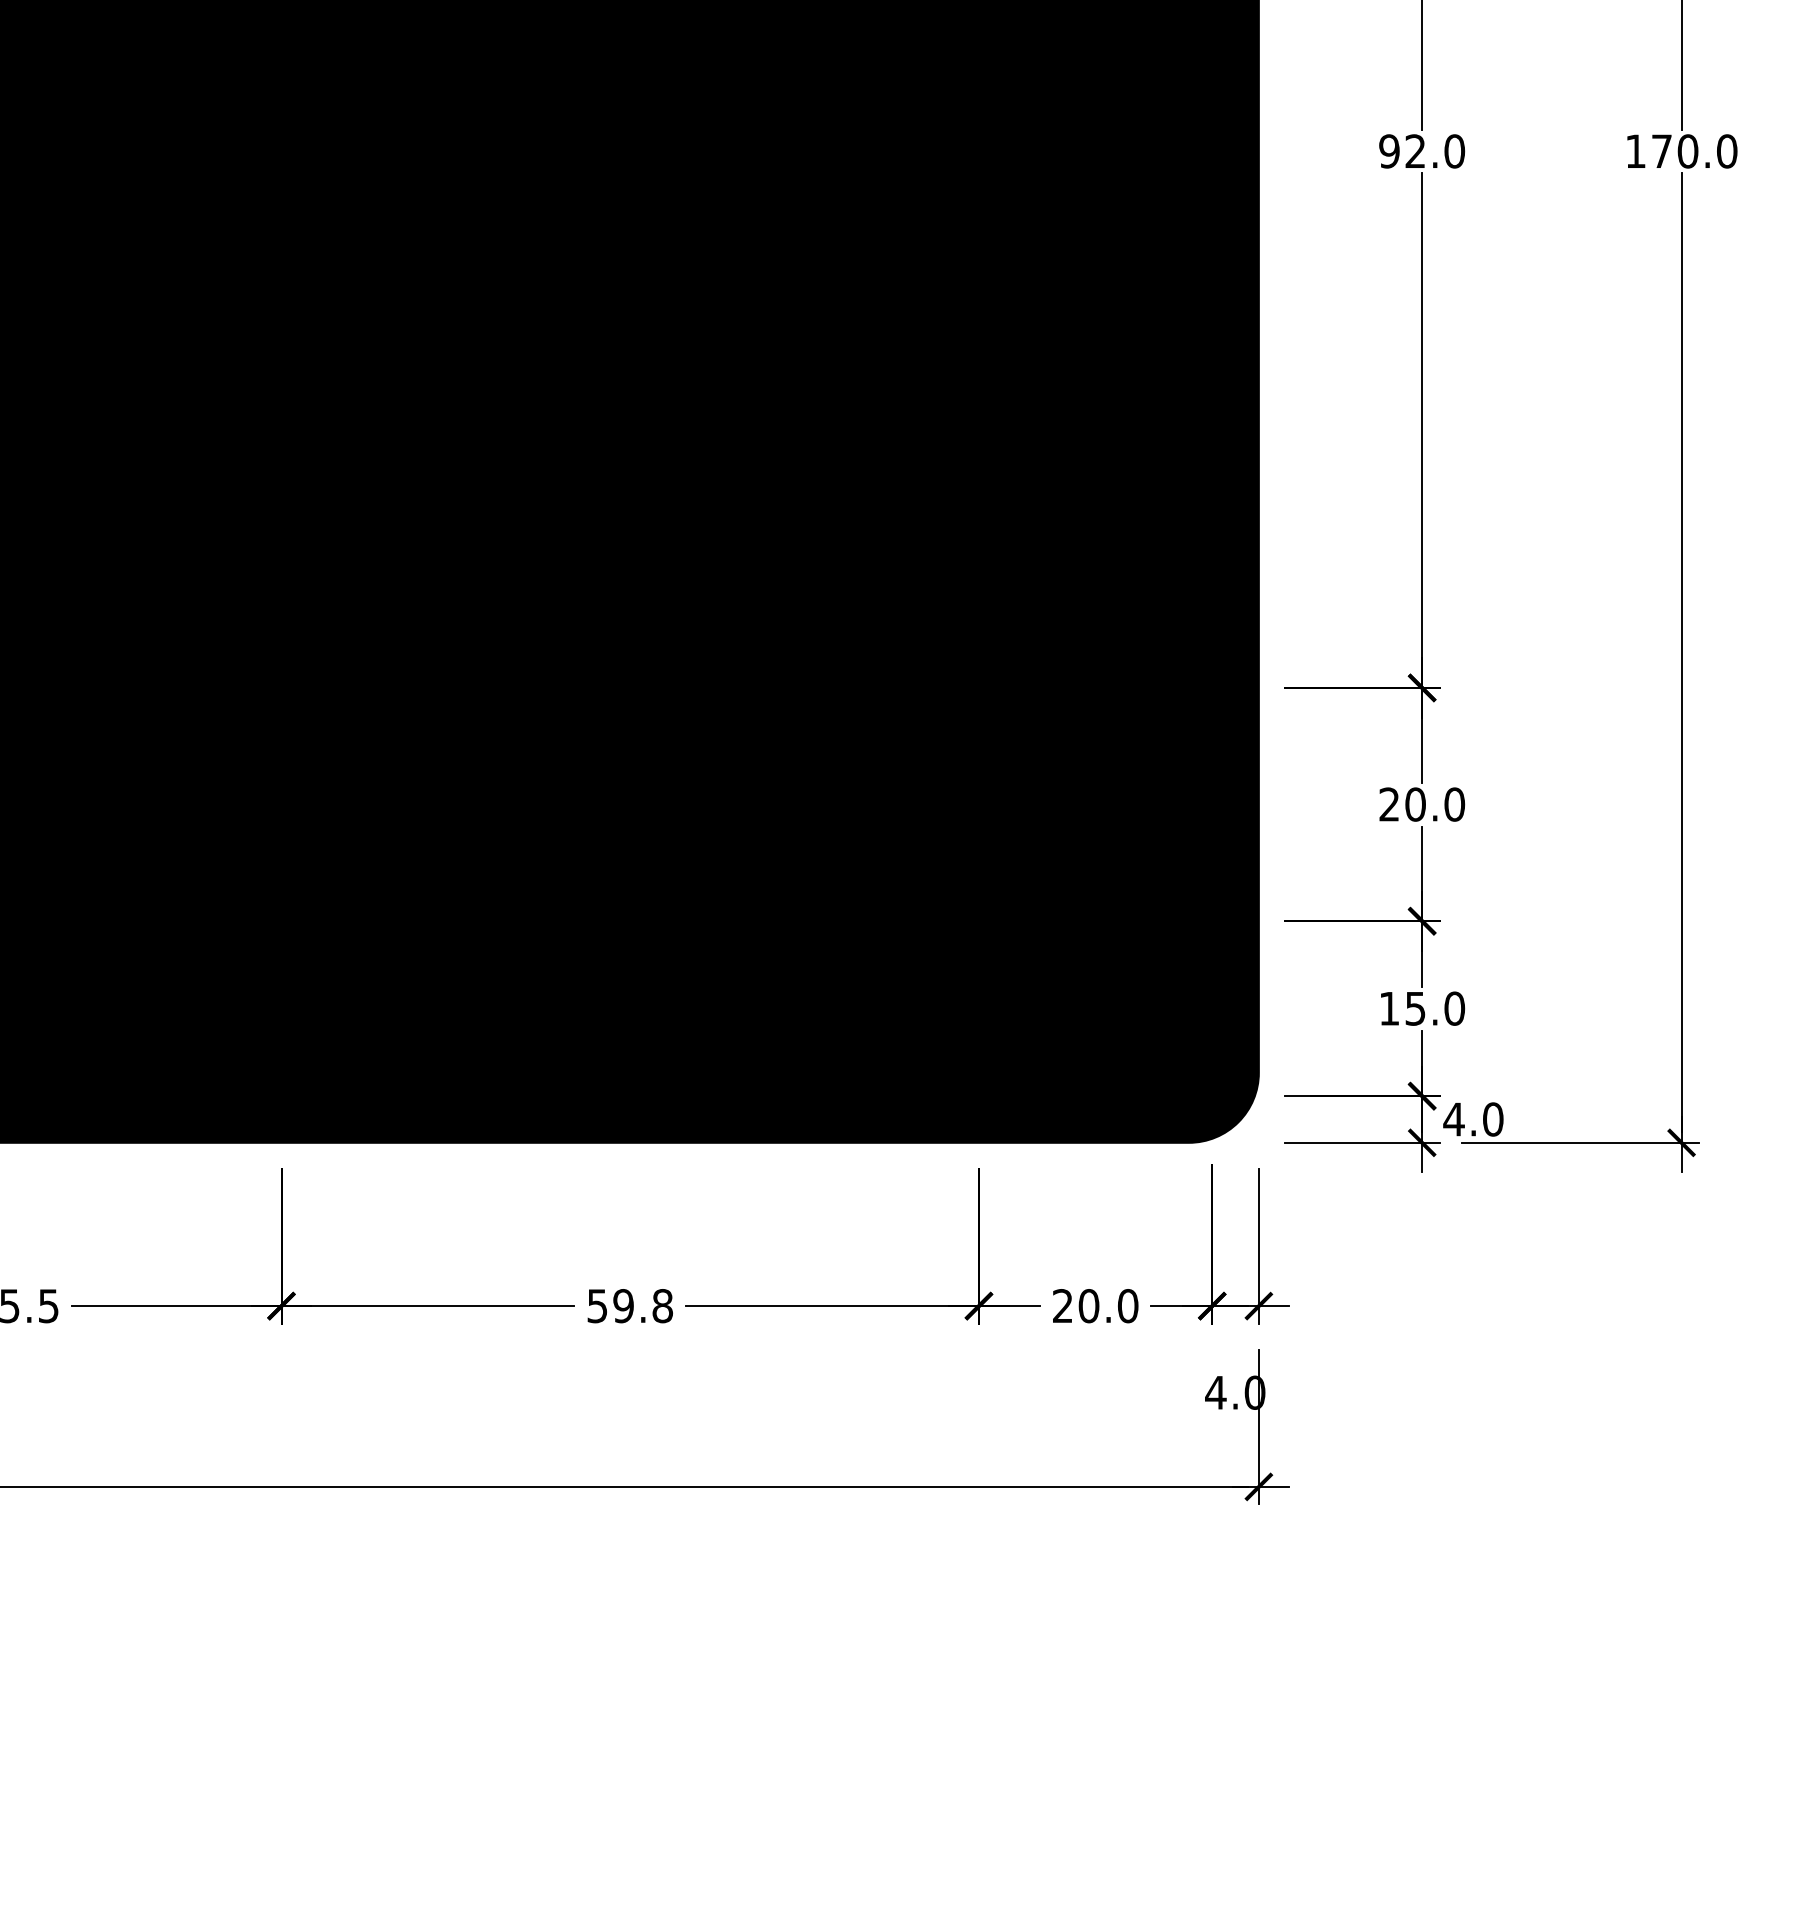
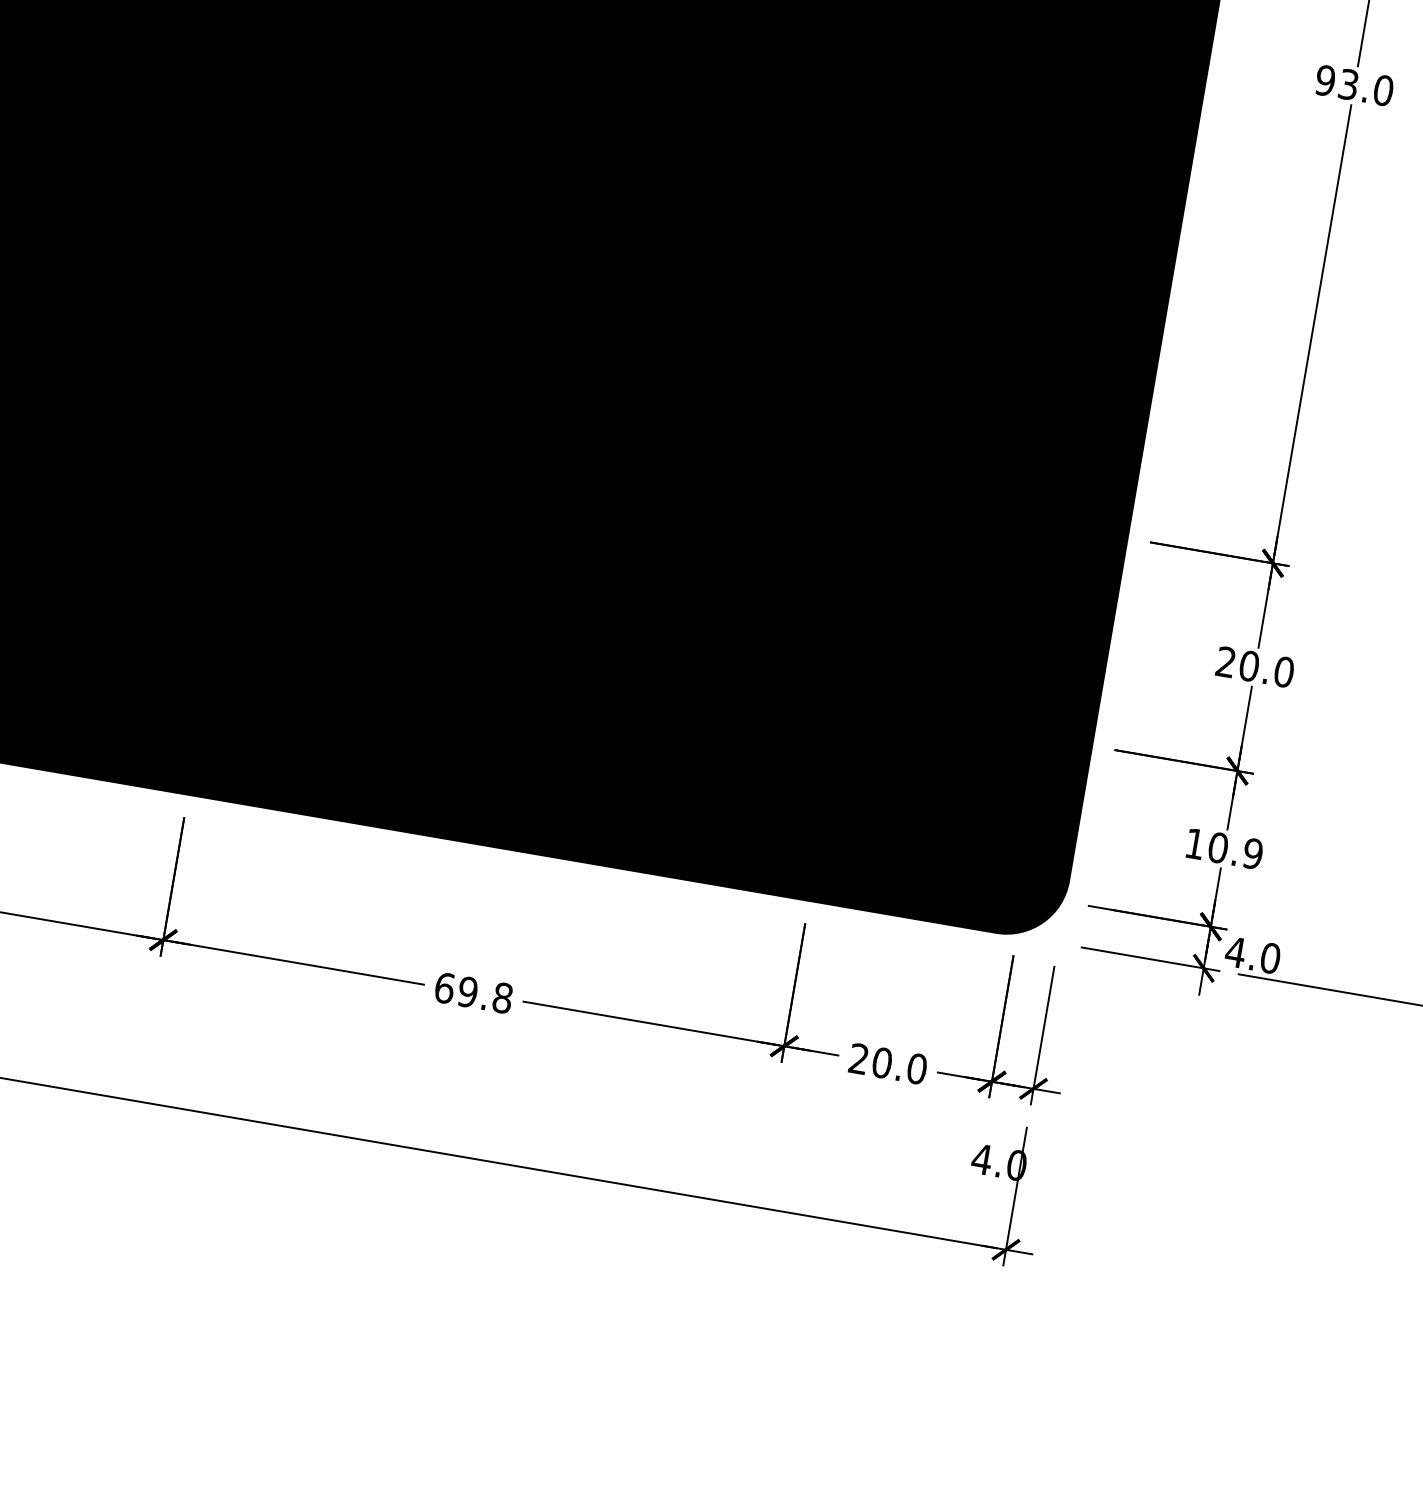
text: (1415, 151) -> (1348, 84), 92.0 -> 93.0
text: (1435, 1008) -> (1236, 850), 15.0 -> 10.9
text: (597, 1306) -> (444, 988), 59.8 -> 69.8

